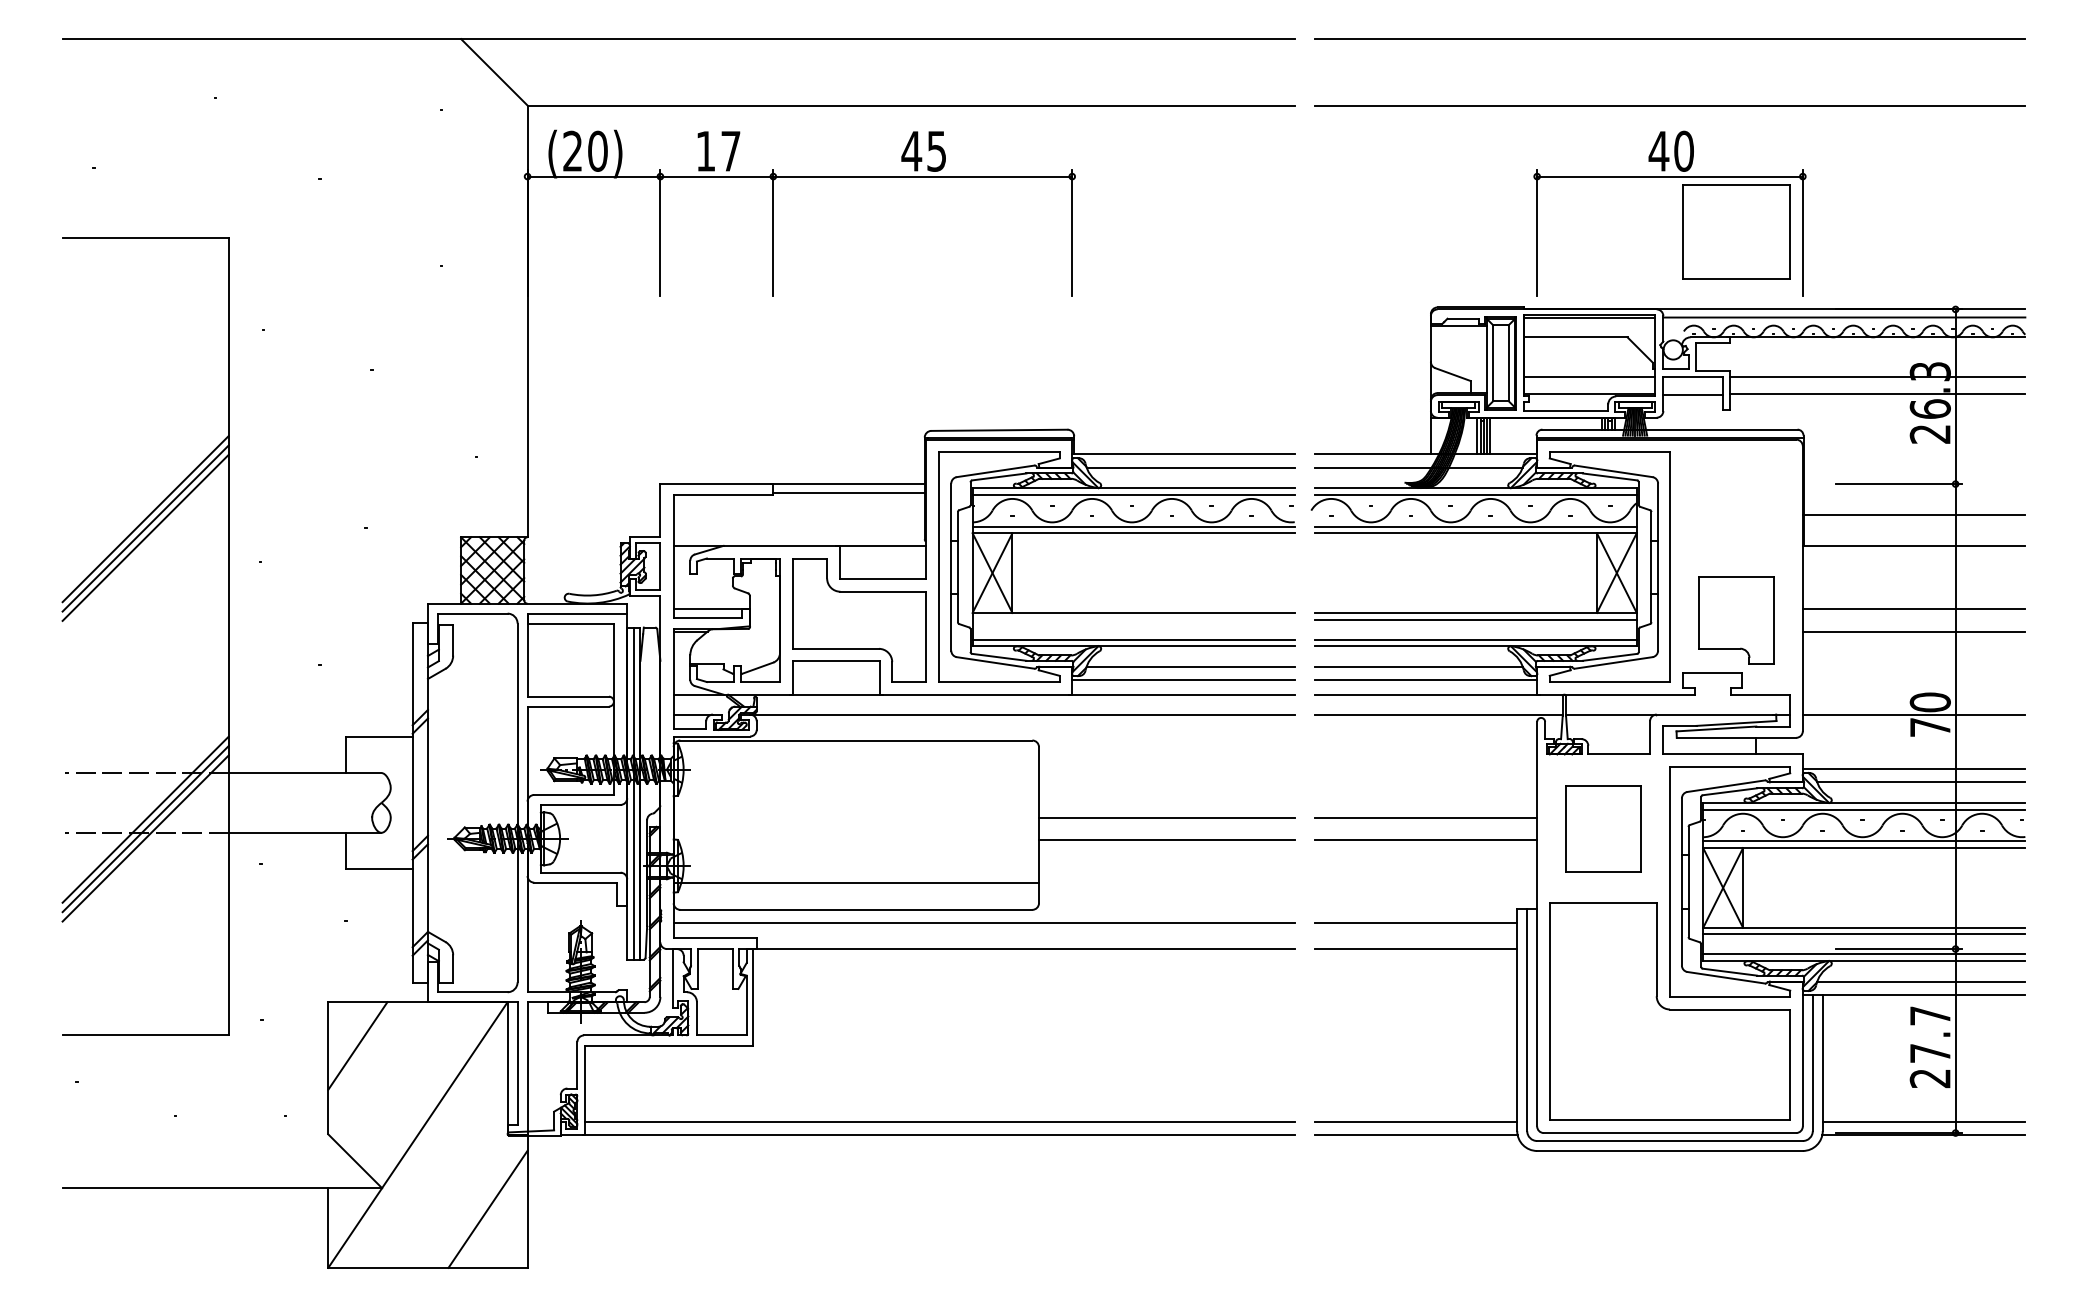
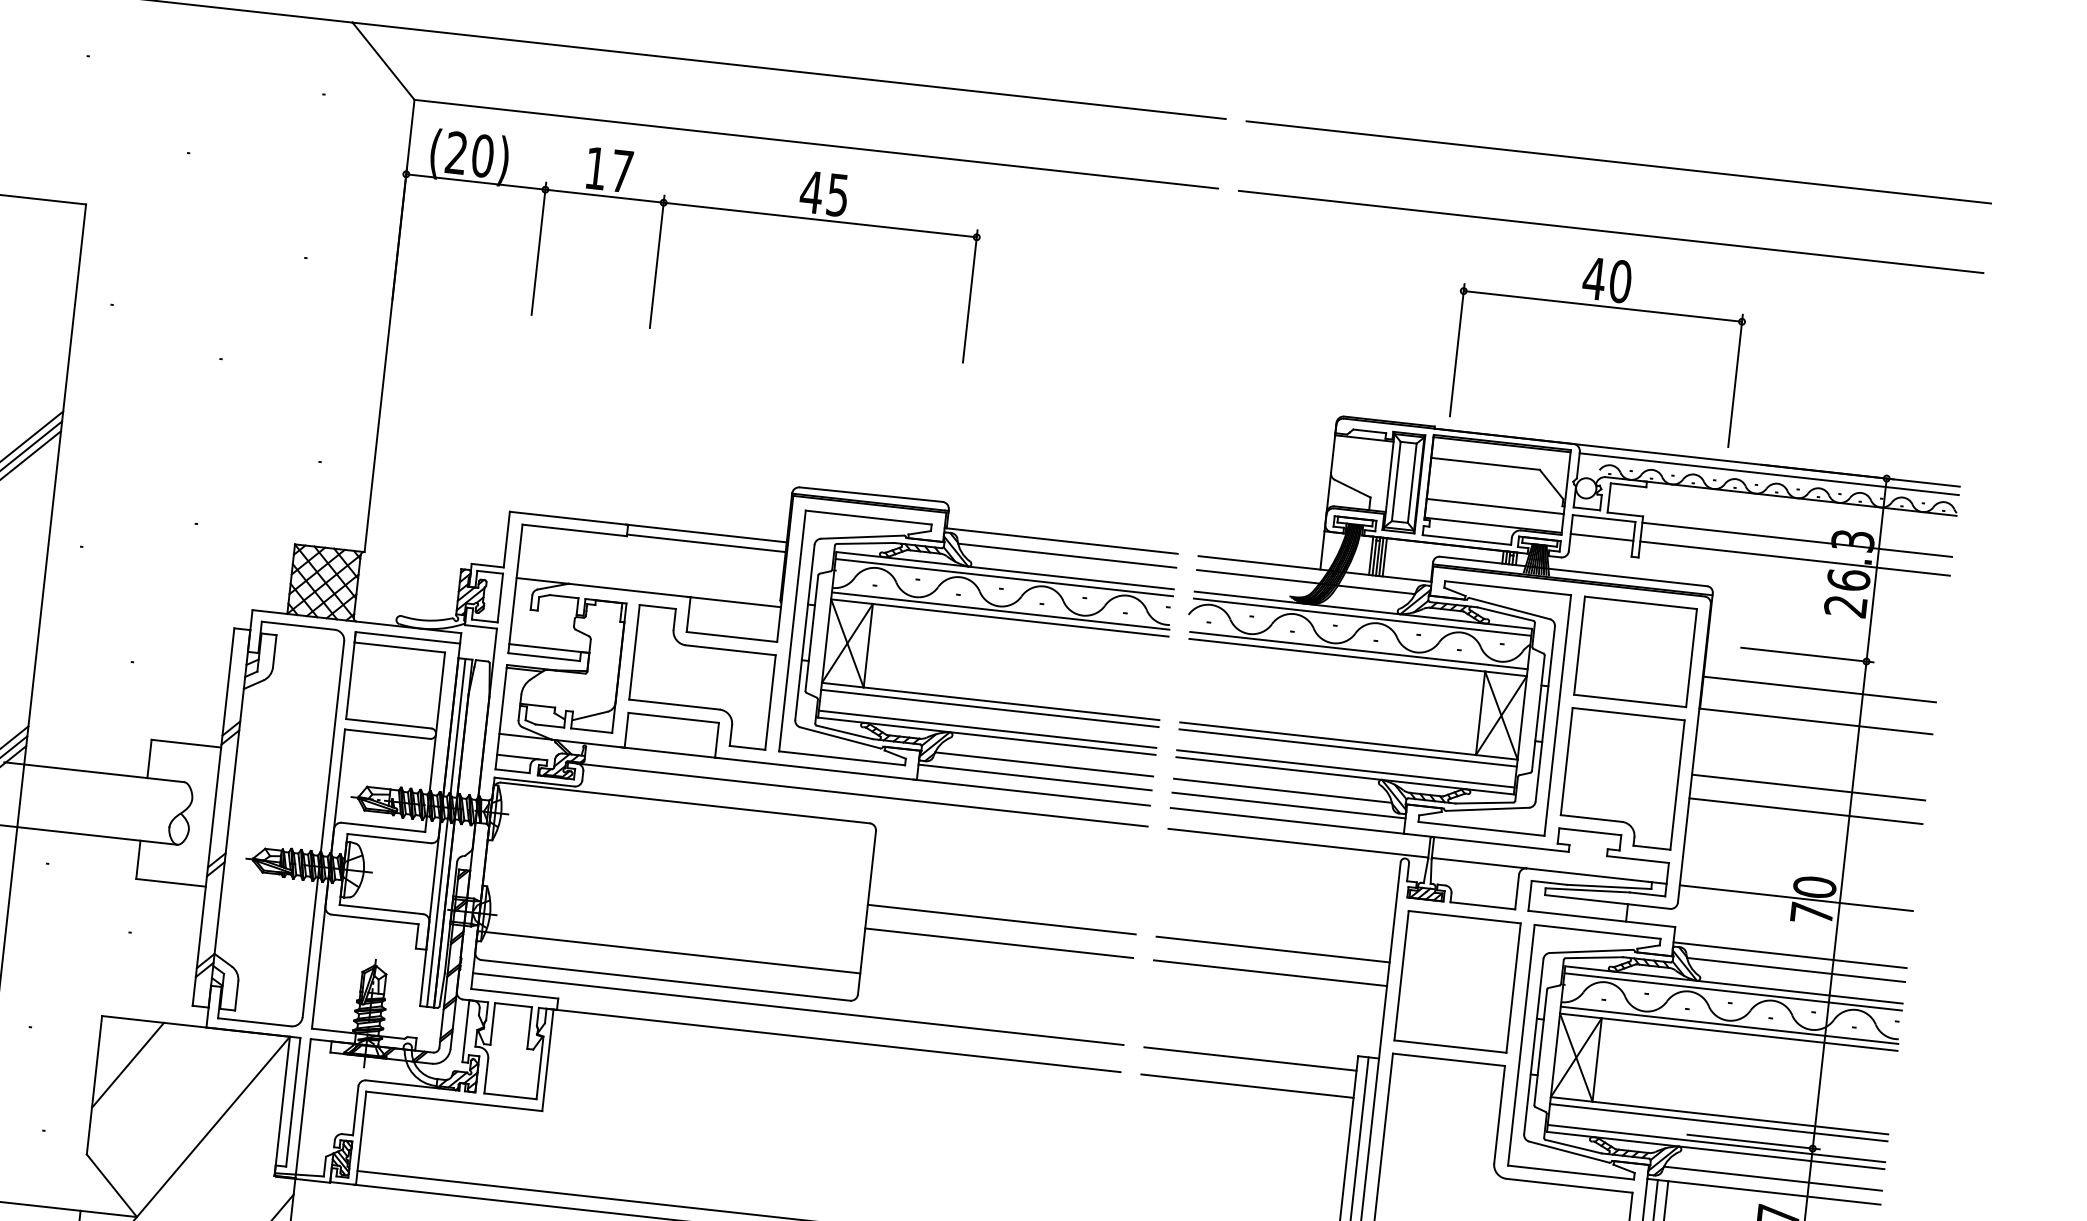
part: (1736, 231) -> (1635, 651), moved
line: (1133, 619) -> (989, 708), added
part: (1736, 620) -> (1621, 779), size x1.43
part: (1603, 828) -> (1457, 981), size x1.43

